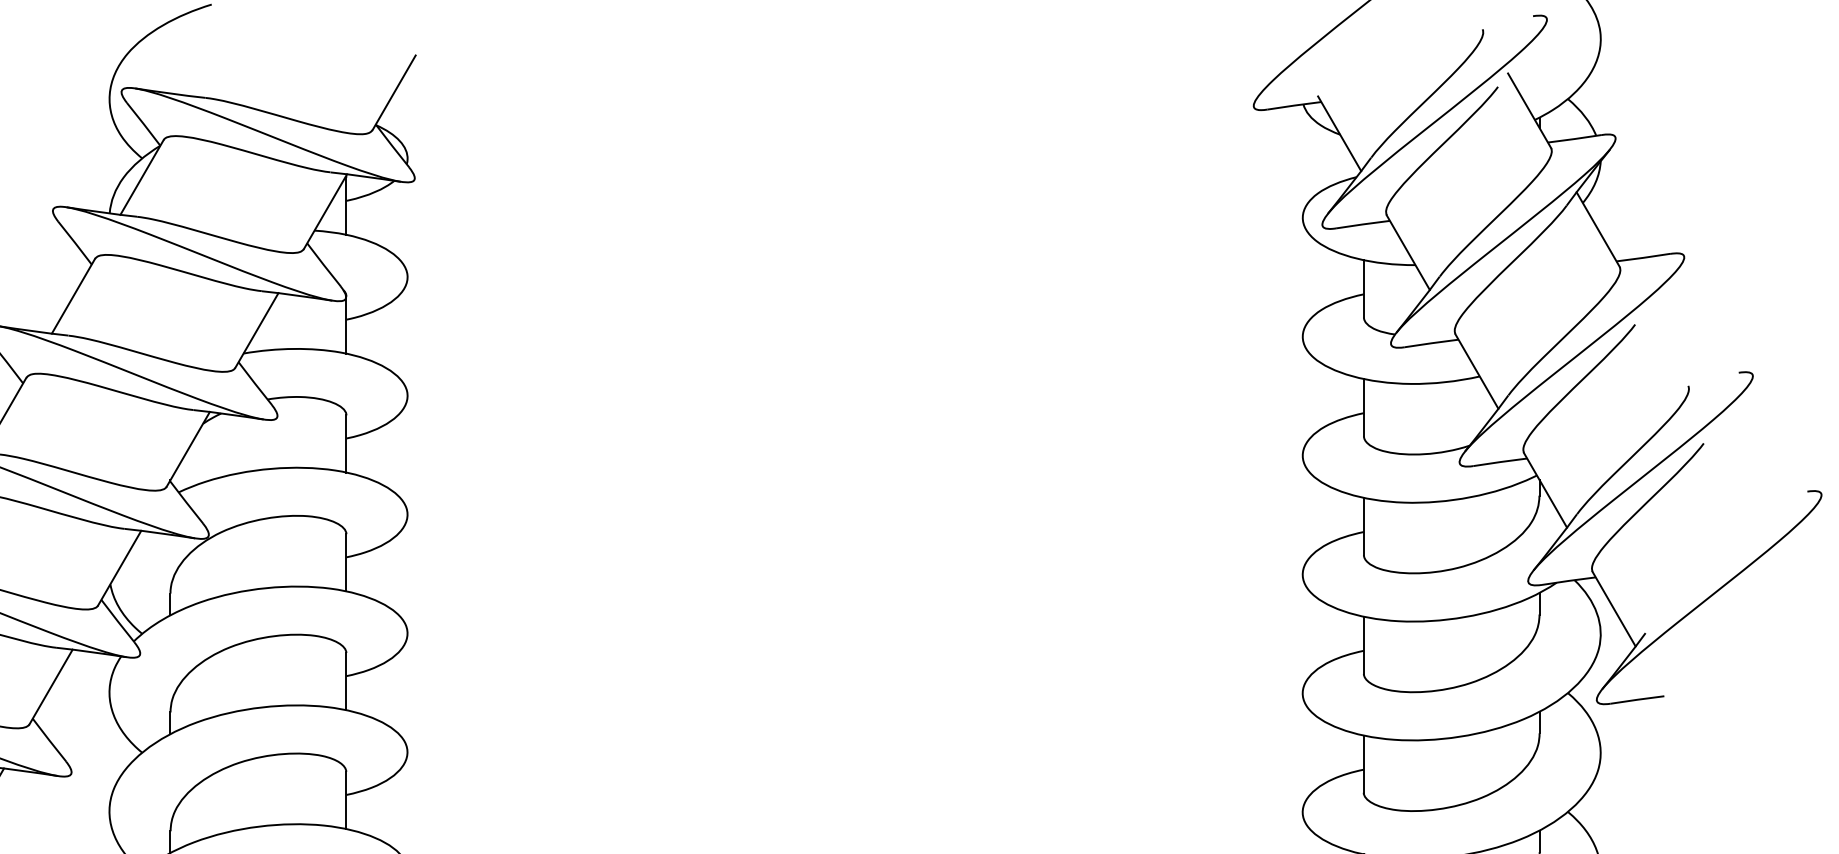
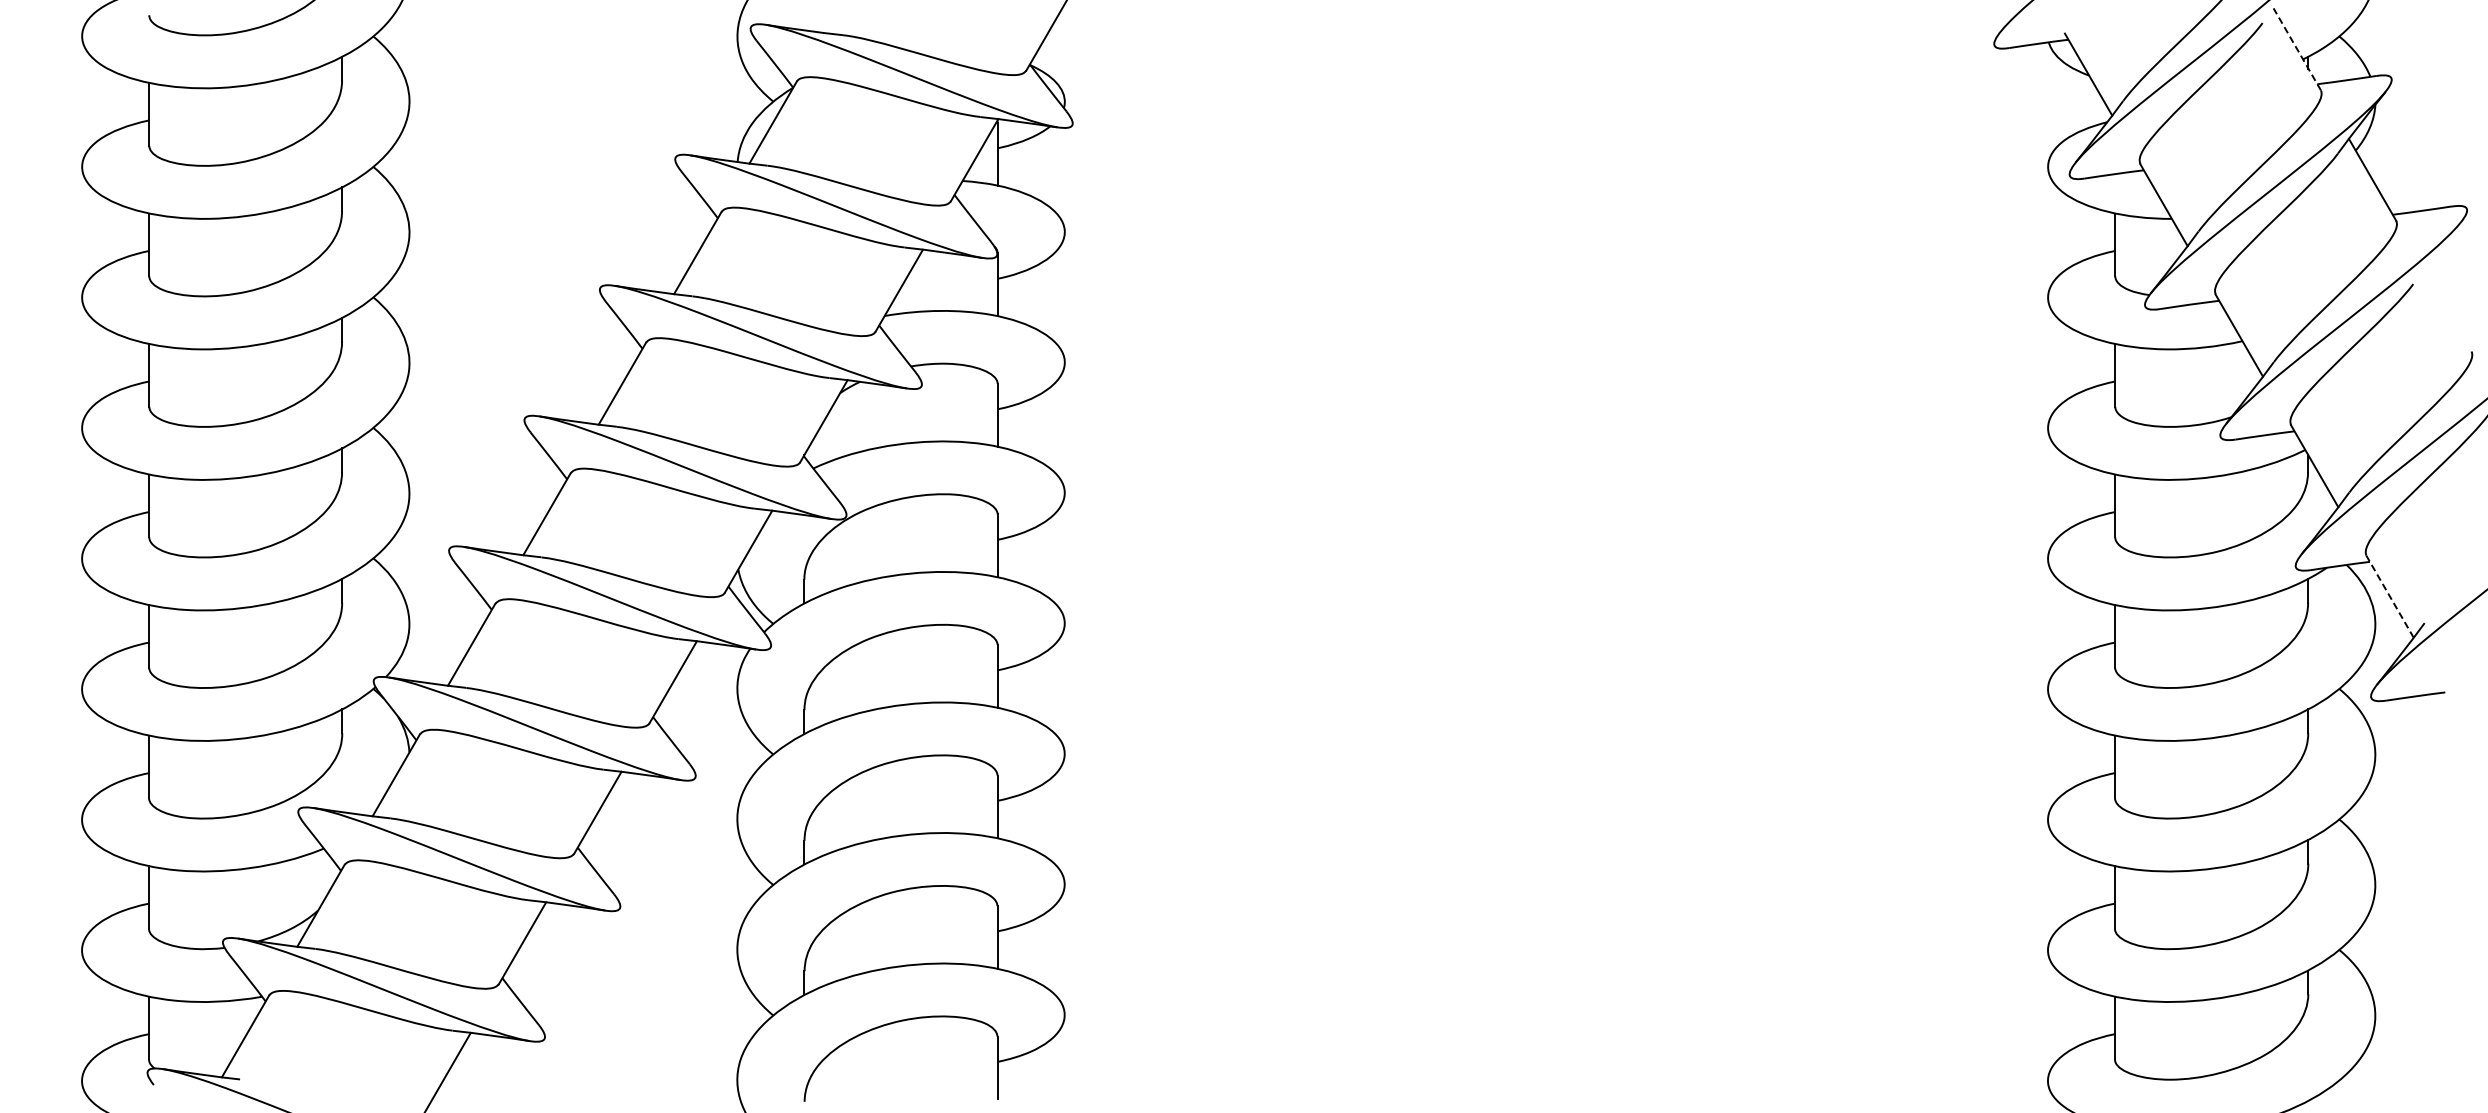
line: (1529, 110) -> (2297, 48), solid -> dashed
line: (1613, 608) -> (2389, 596), solid -> dashed

